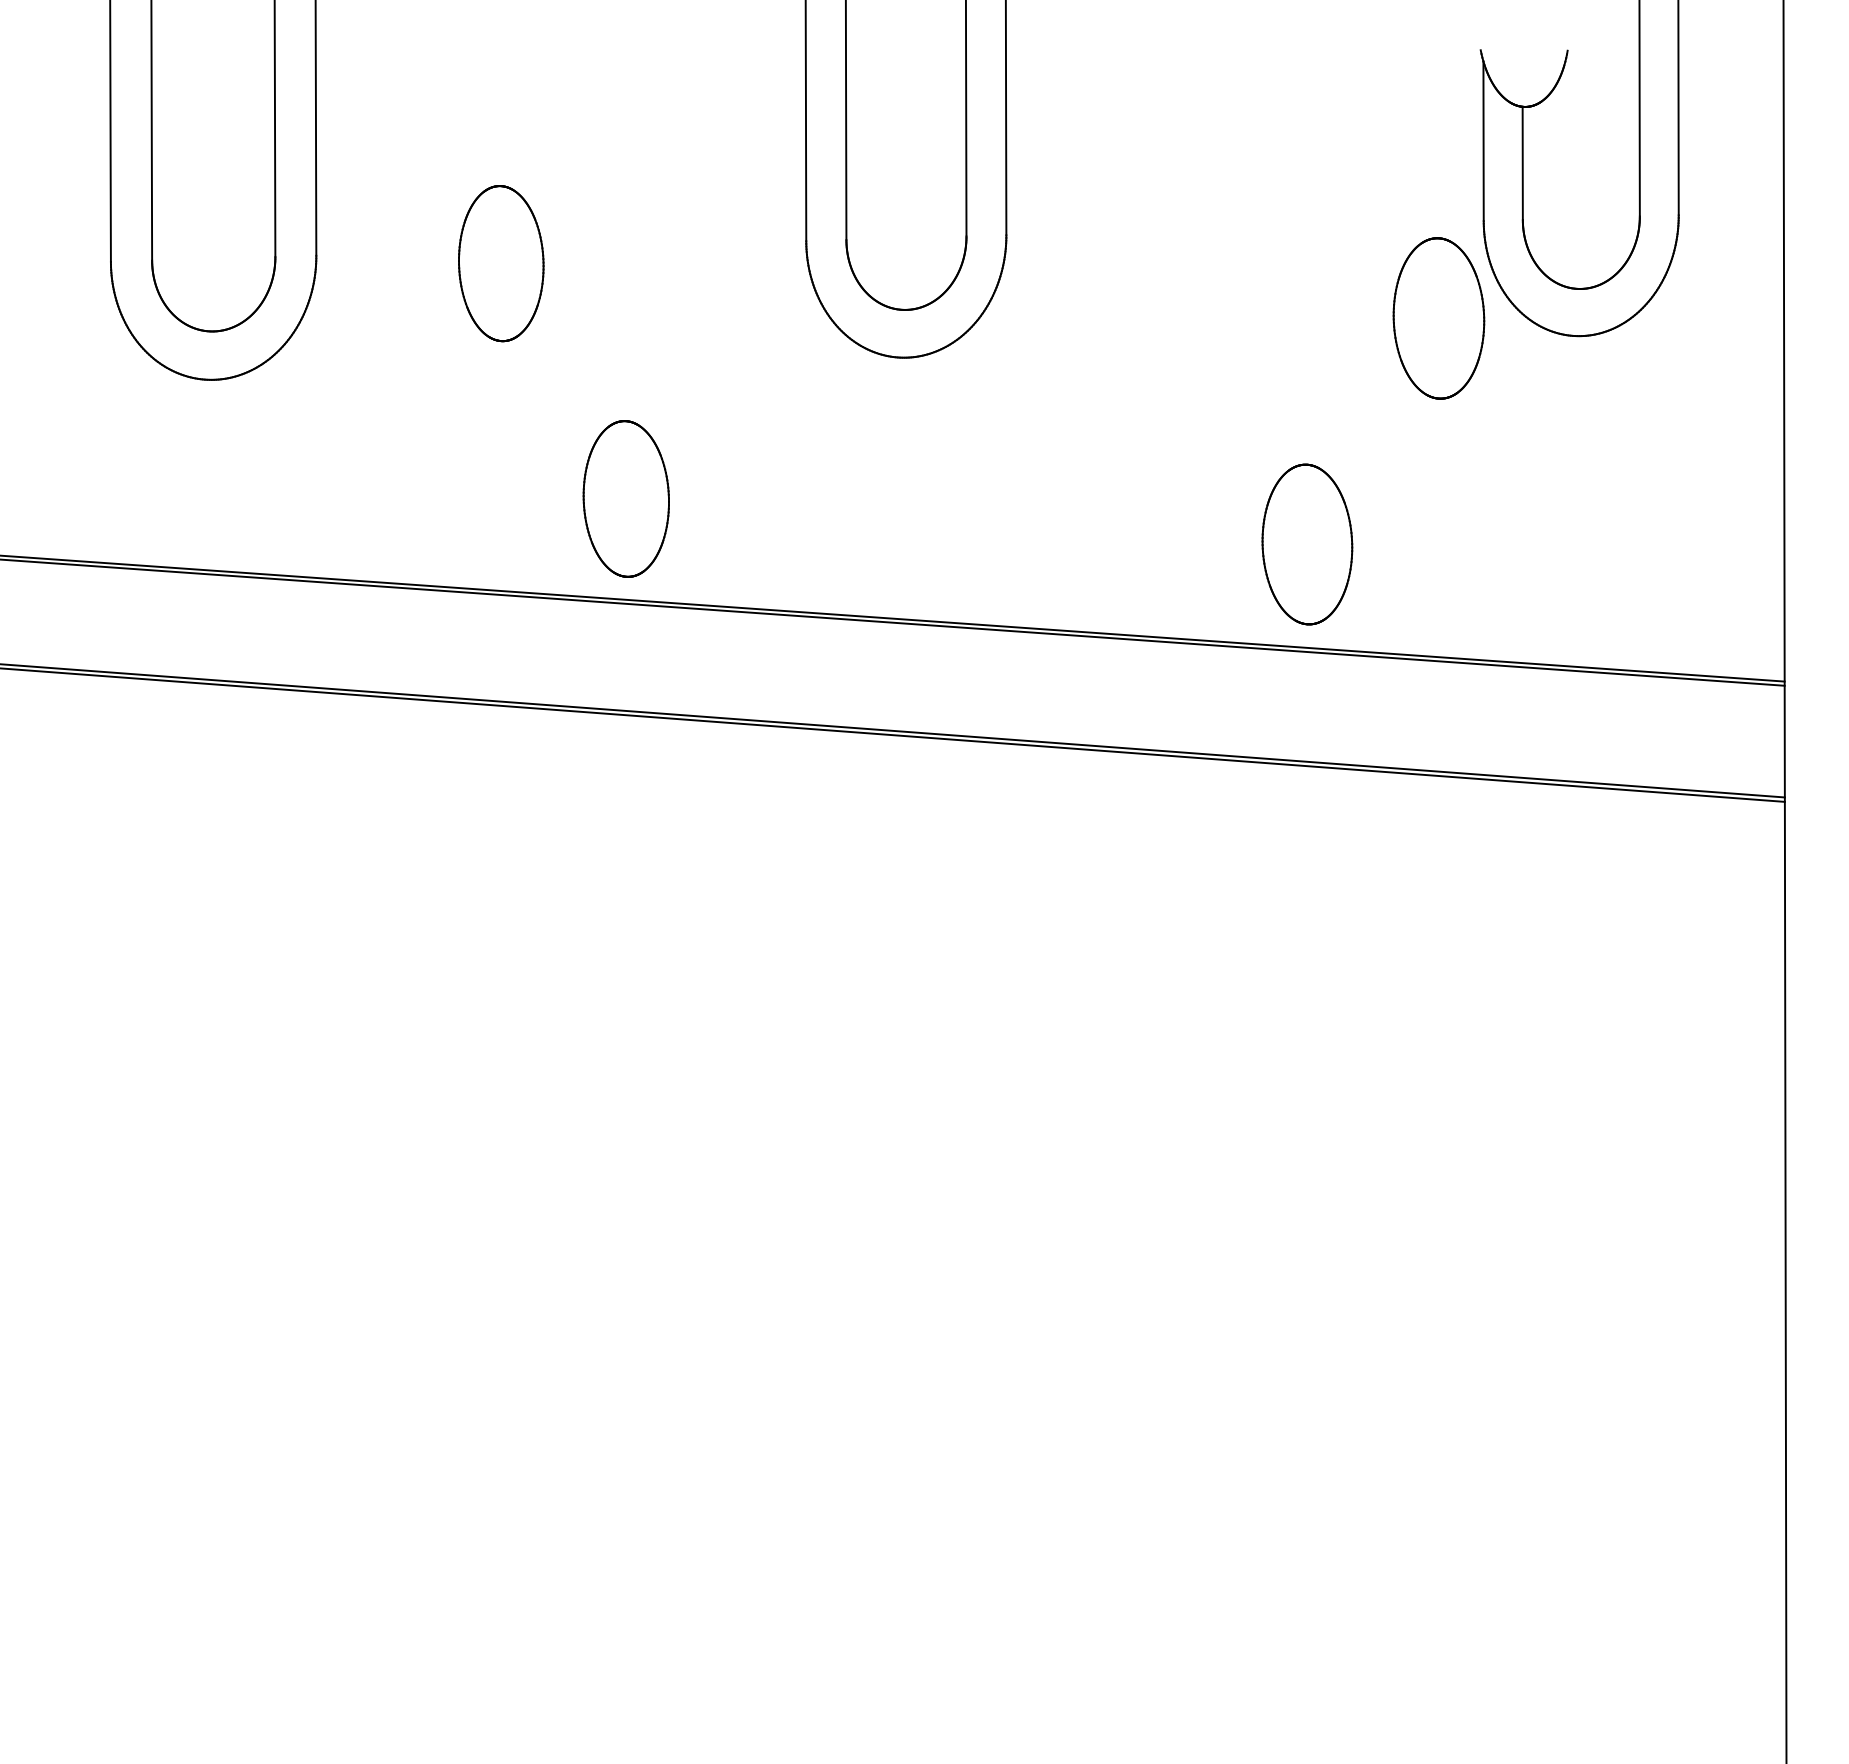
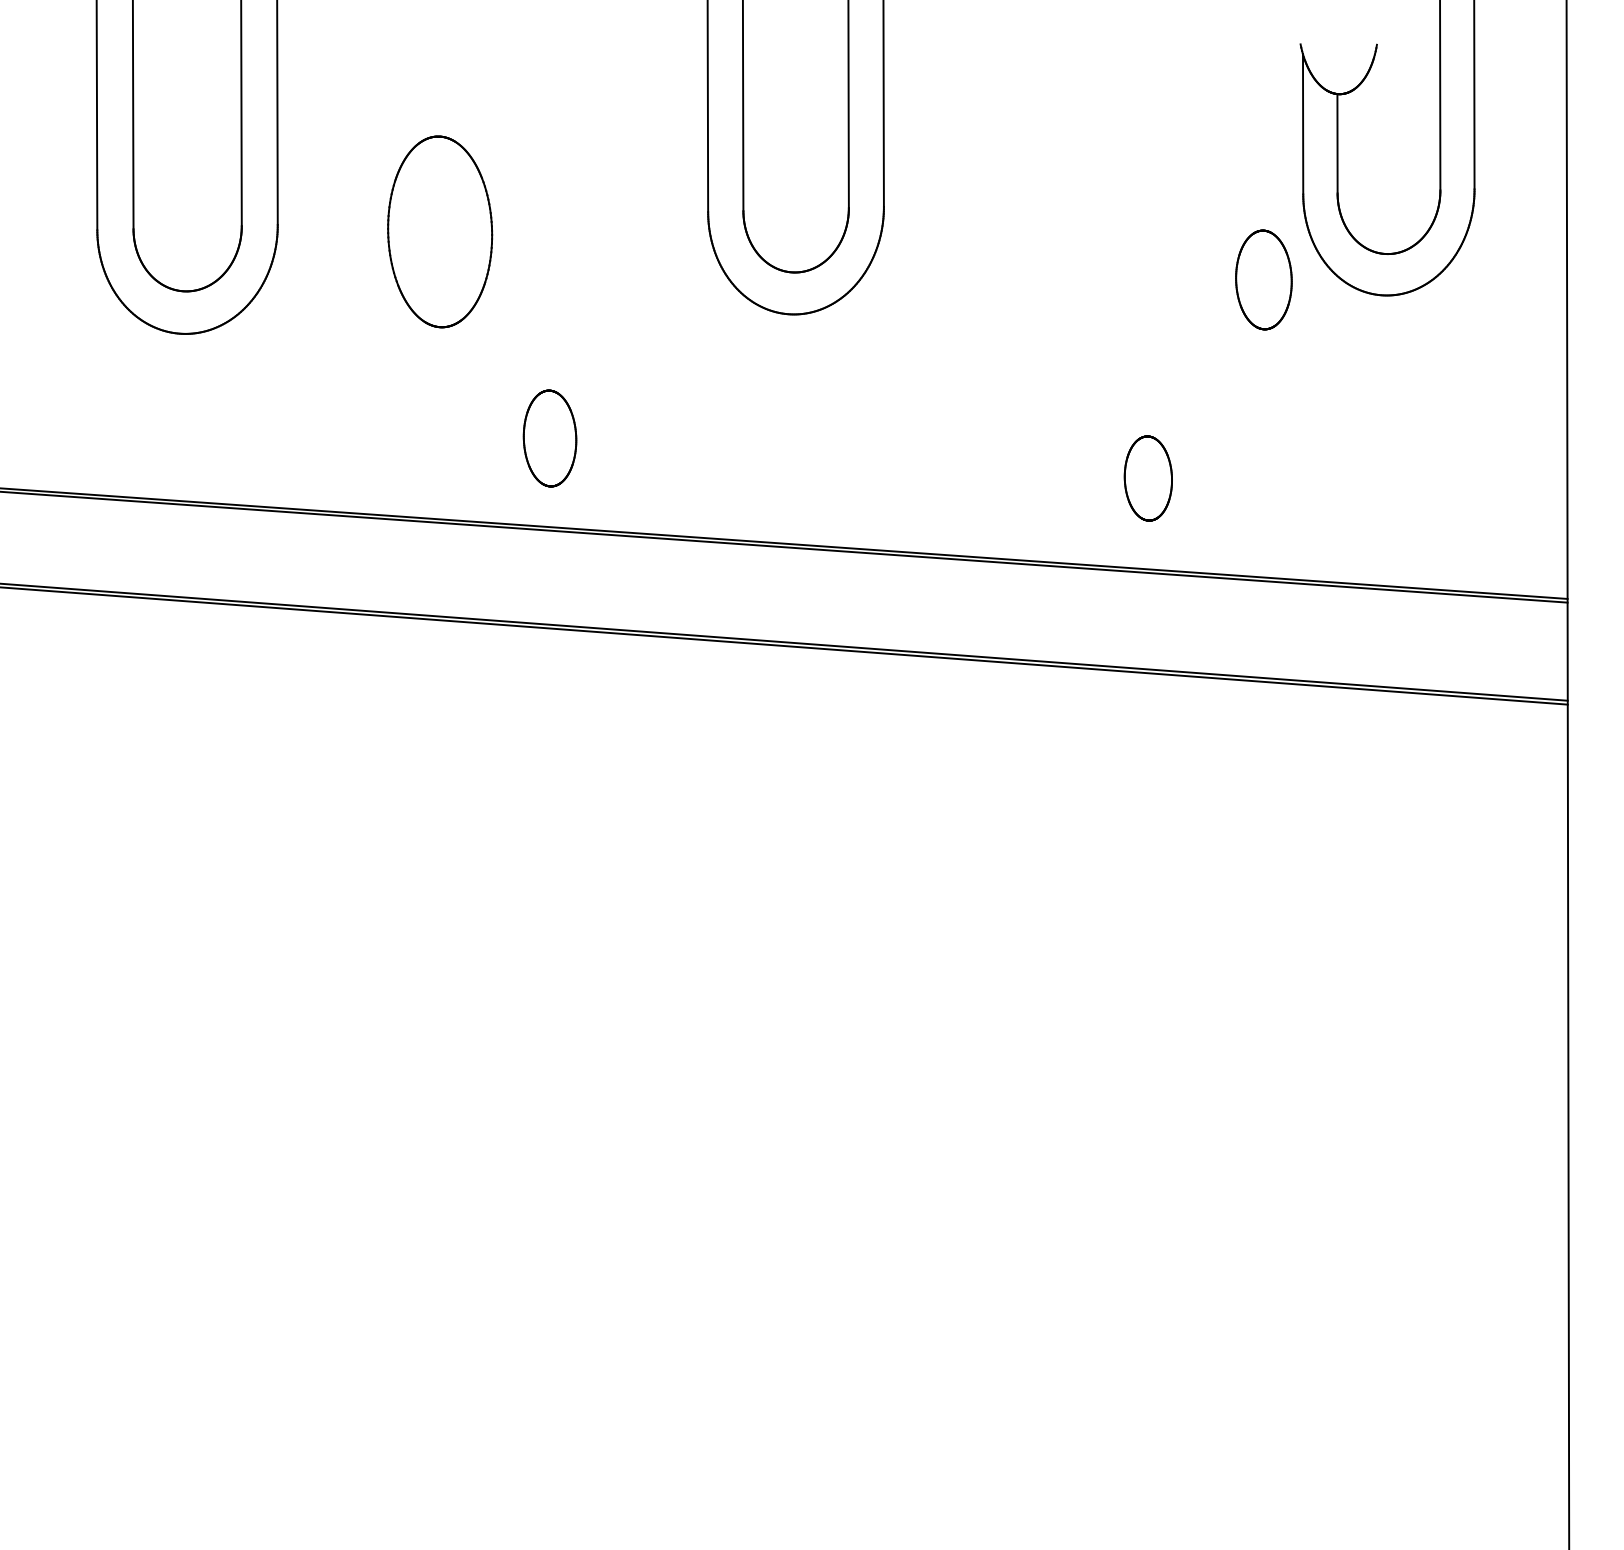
part: (501, 263) -> (440, 231), size x1.4
part: (1438, 317) -> (1263, 279), size x0.7
part: (625, 498) -> (549, 438), size x0.7
part: (1307, 544) -> (1148, 478), size x0.6

